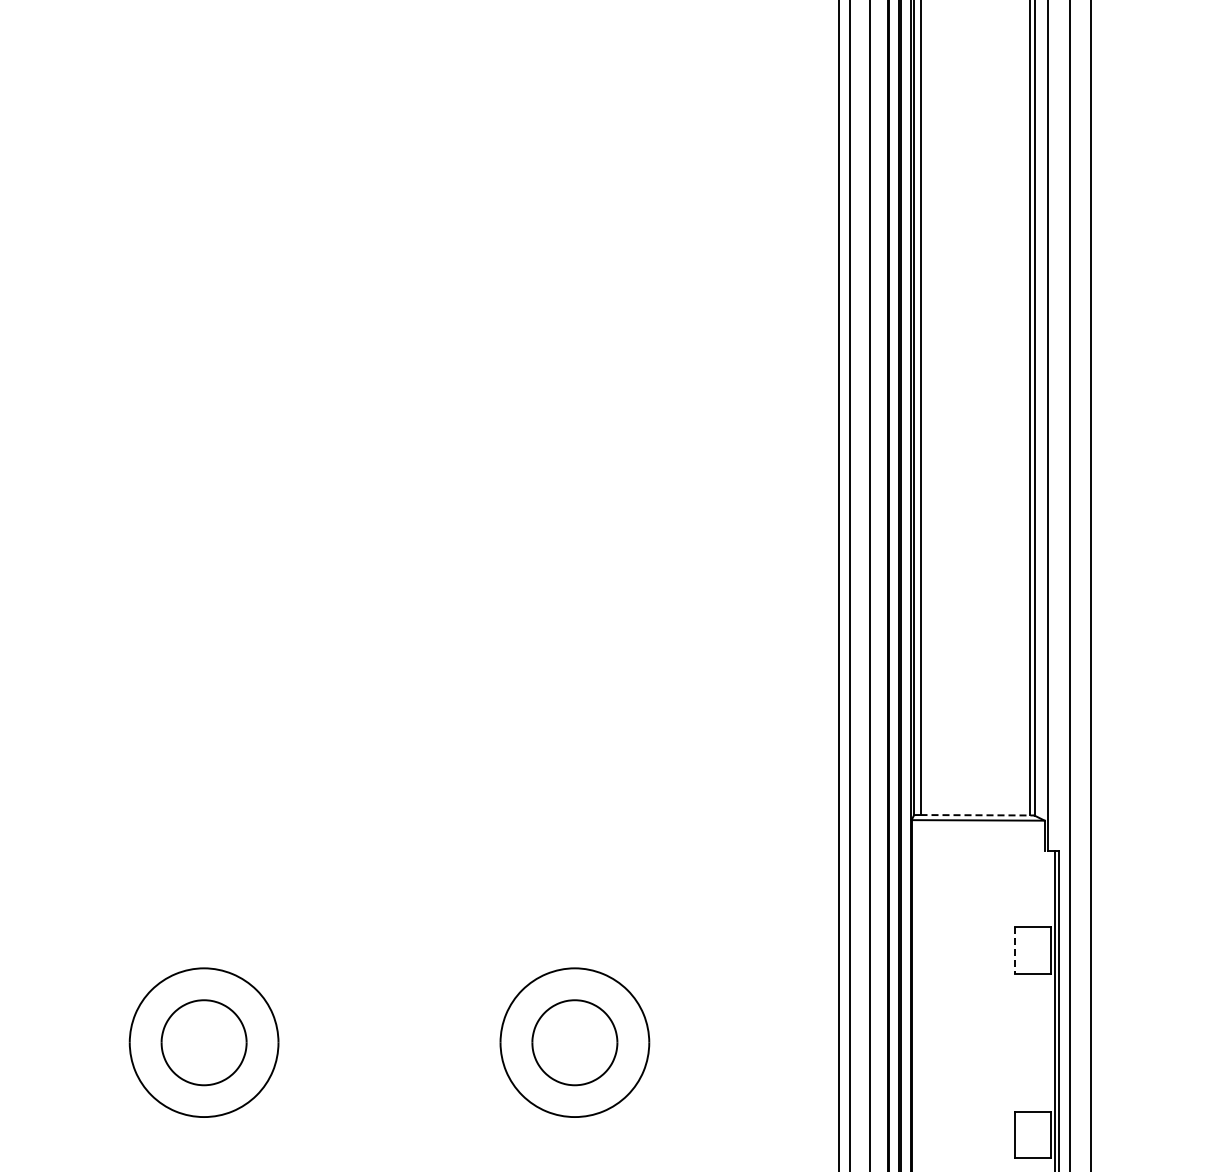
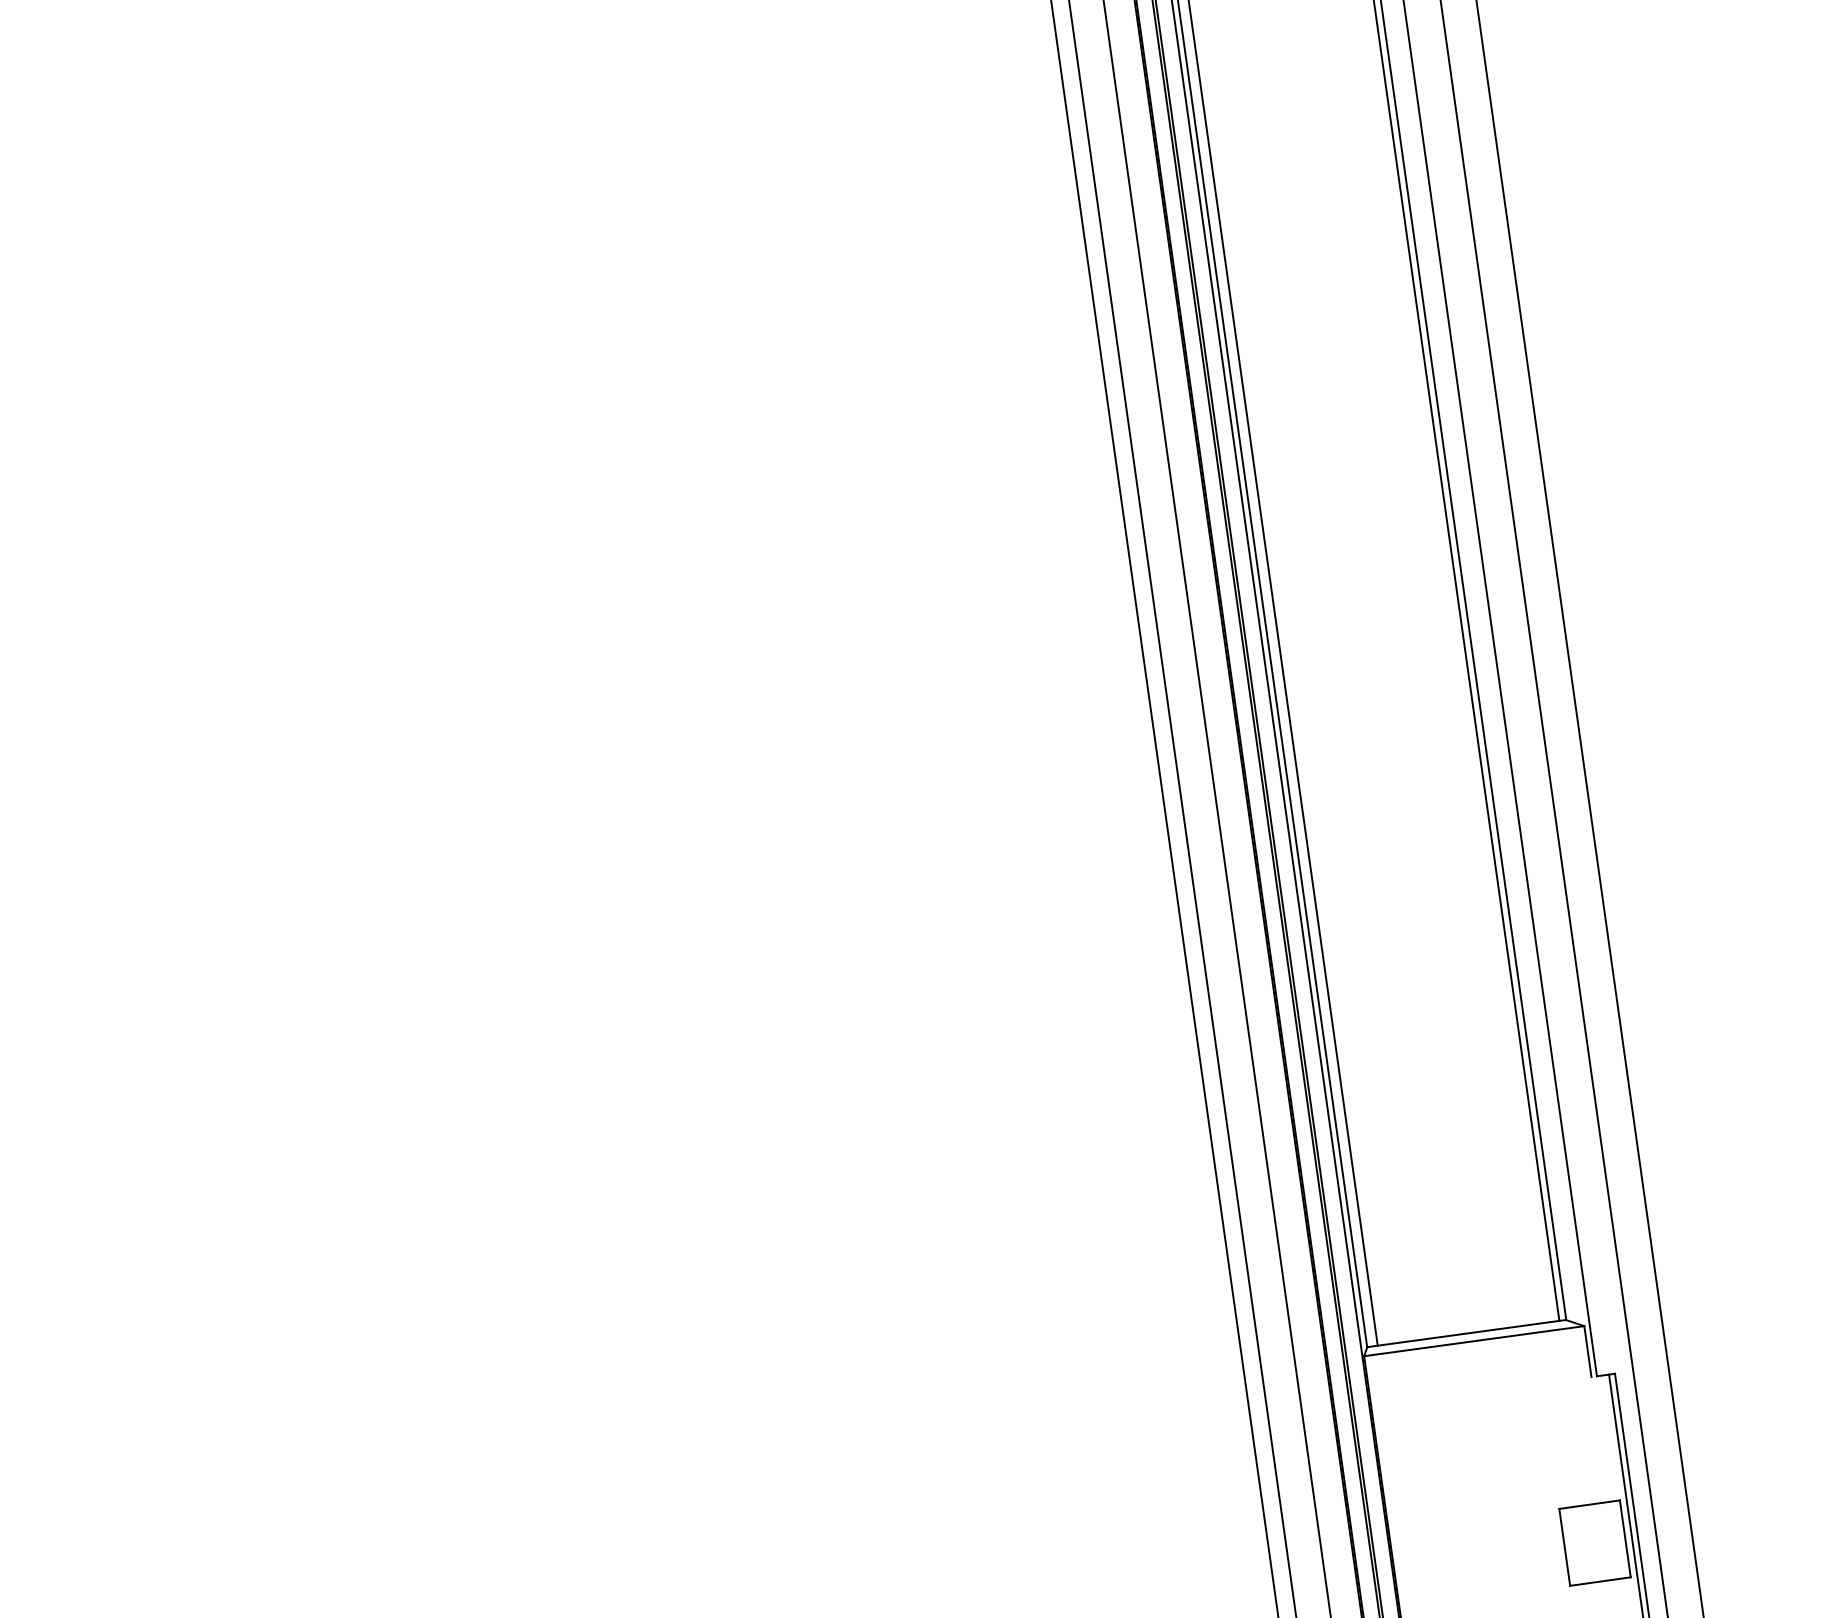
line: (975, 815) -> (1468, 1333), dashed -> solid
line: (1014, 950) -> (1564, 1547), dashed -> solid

